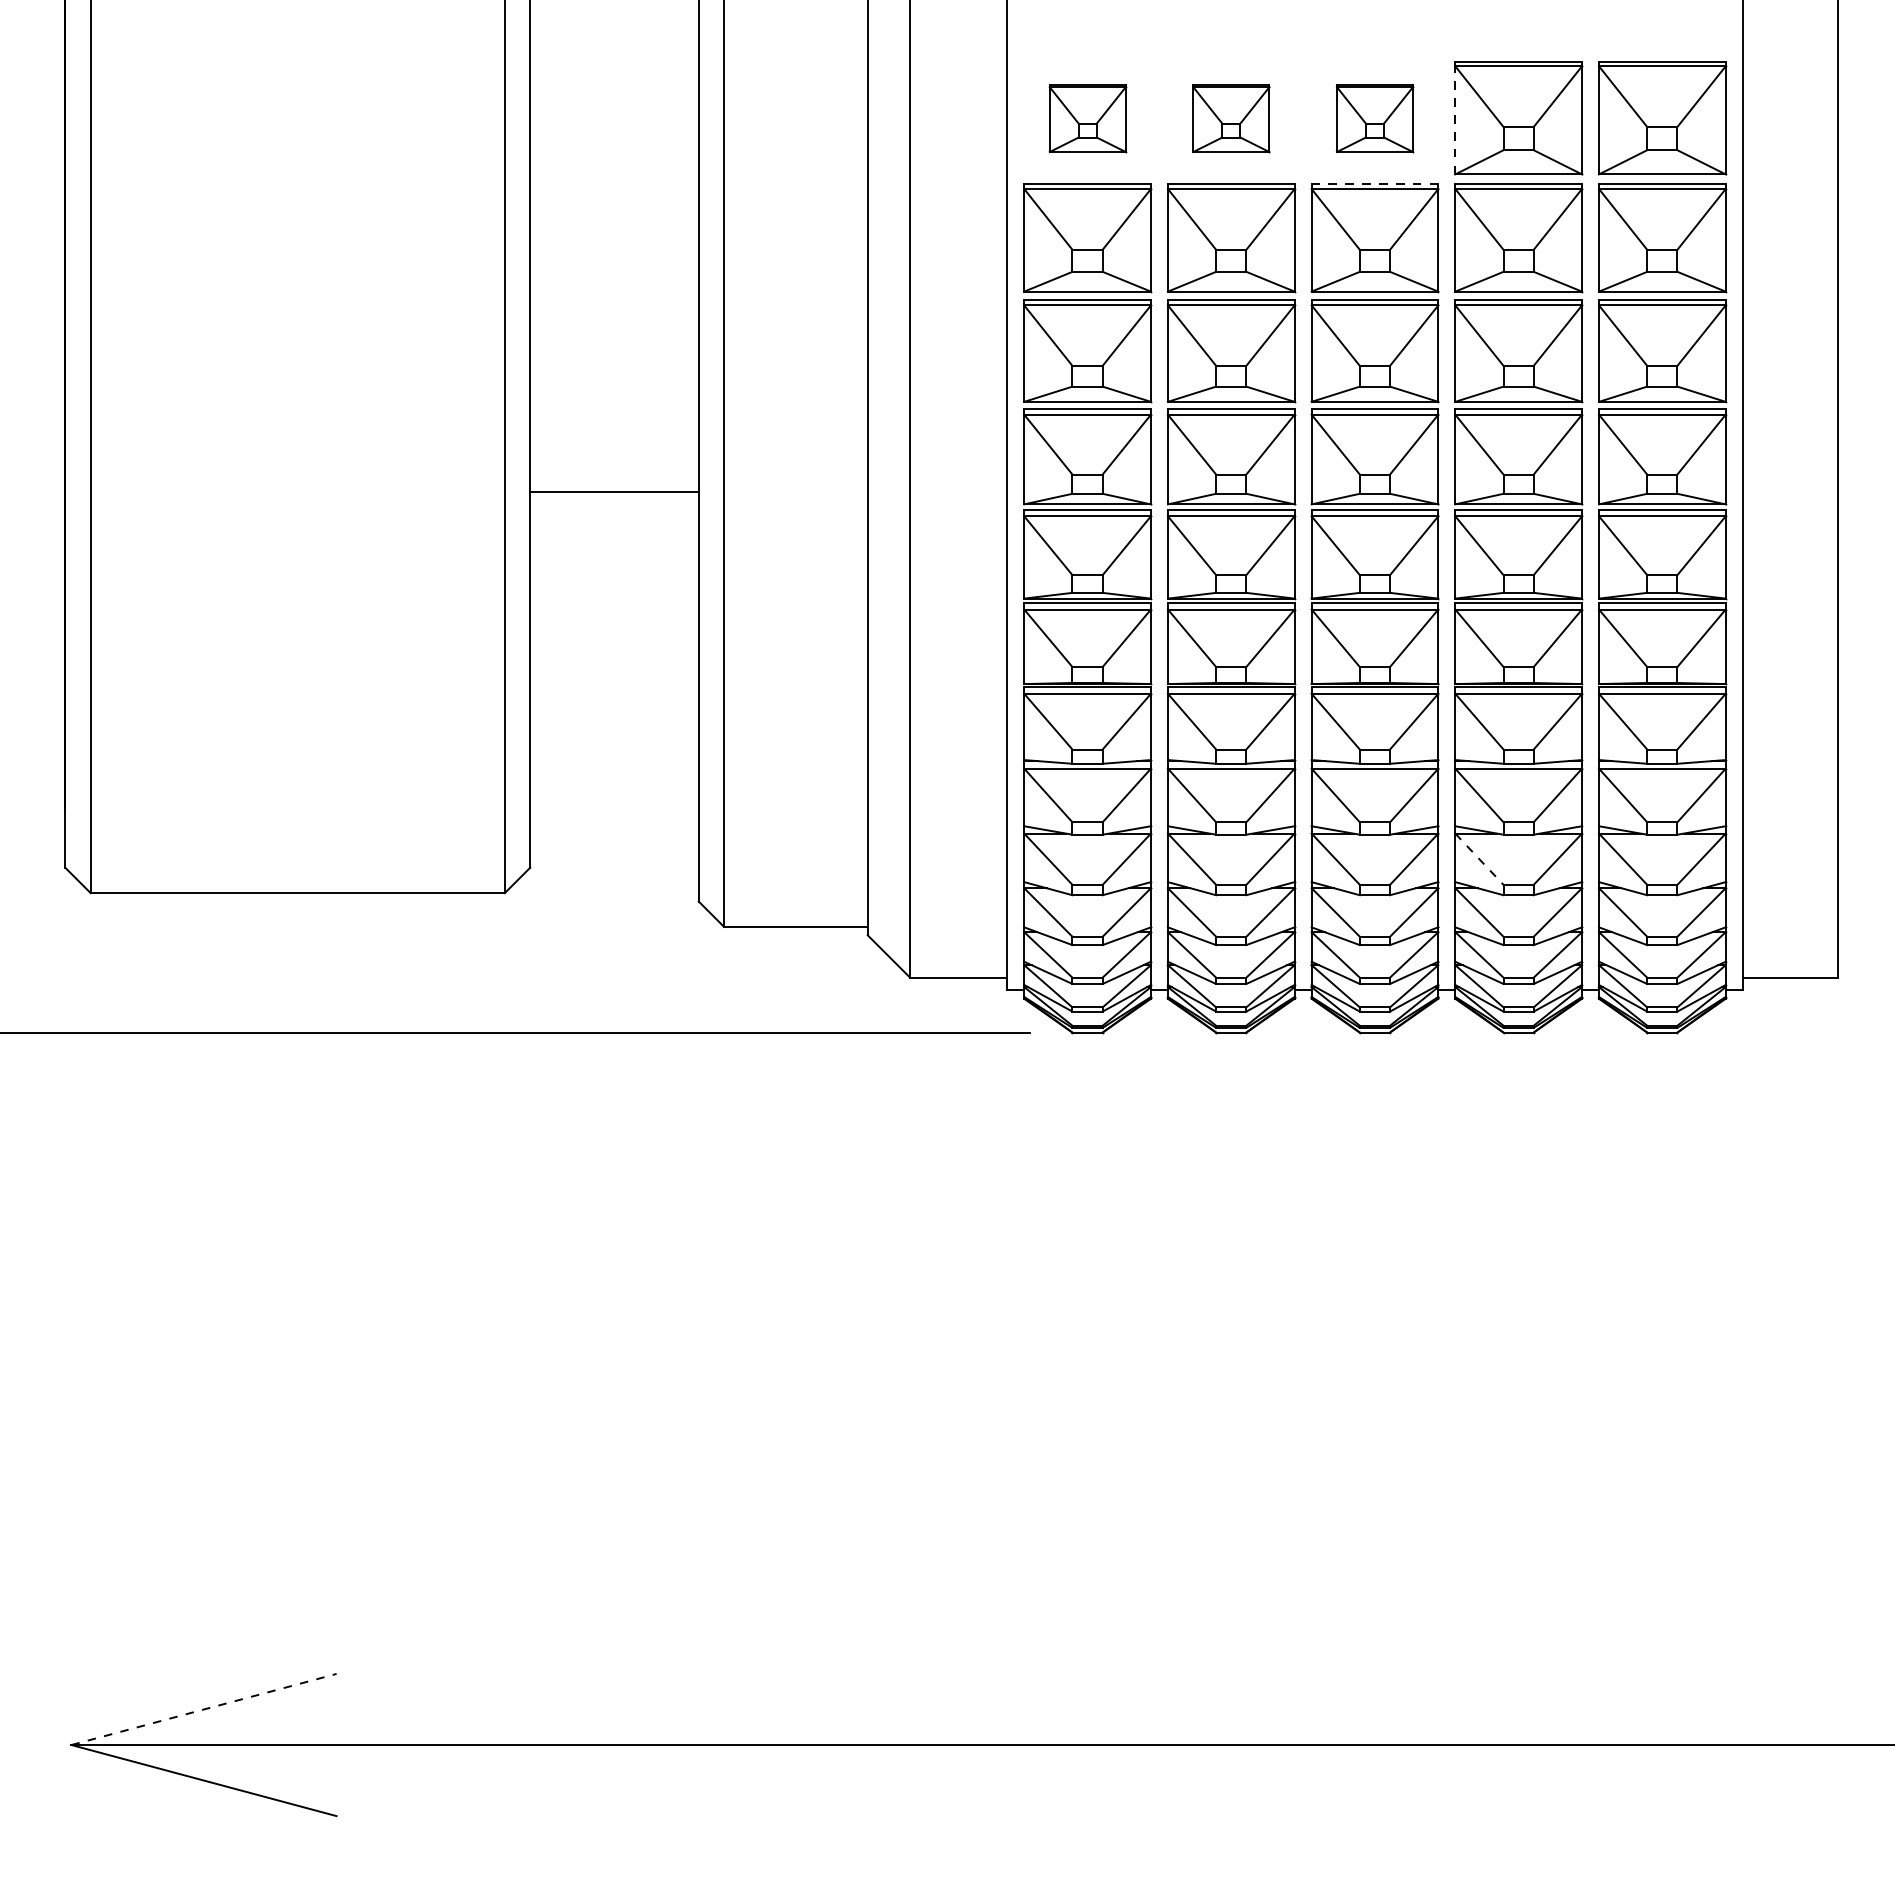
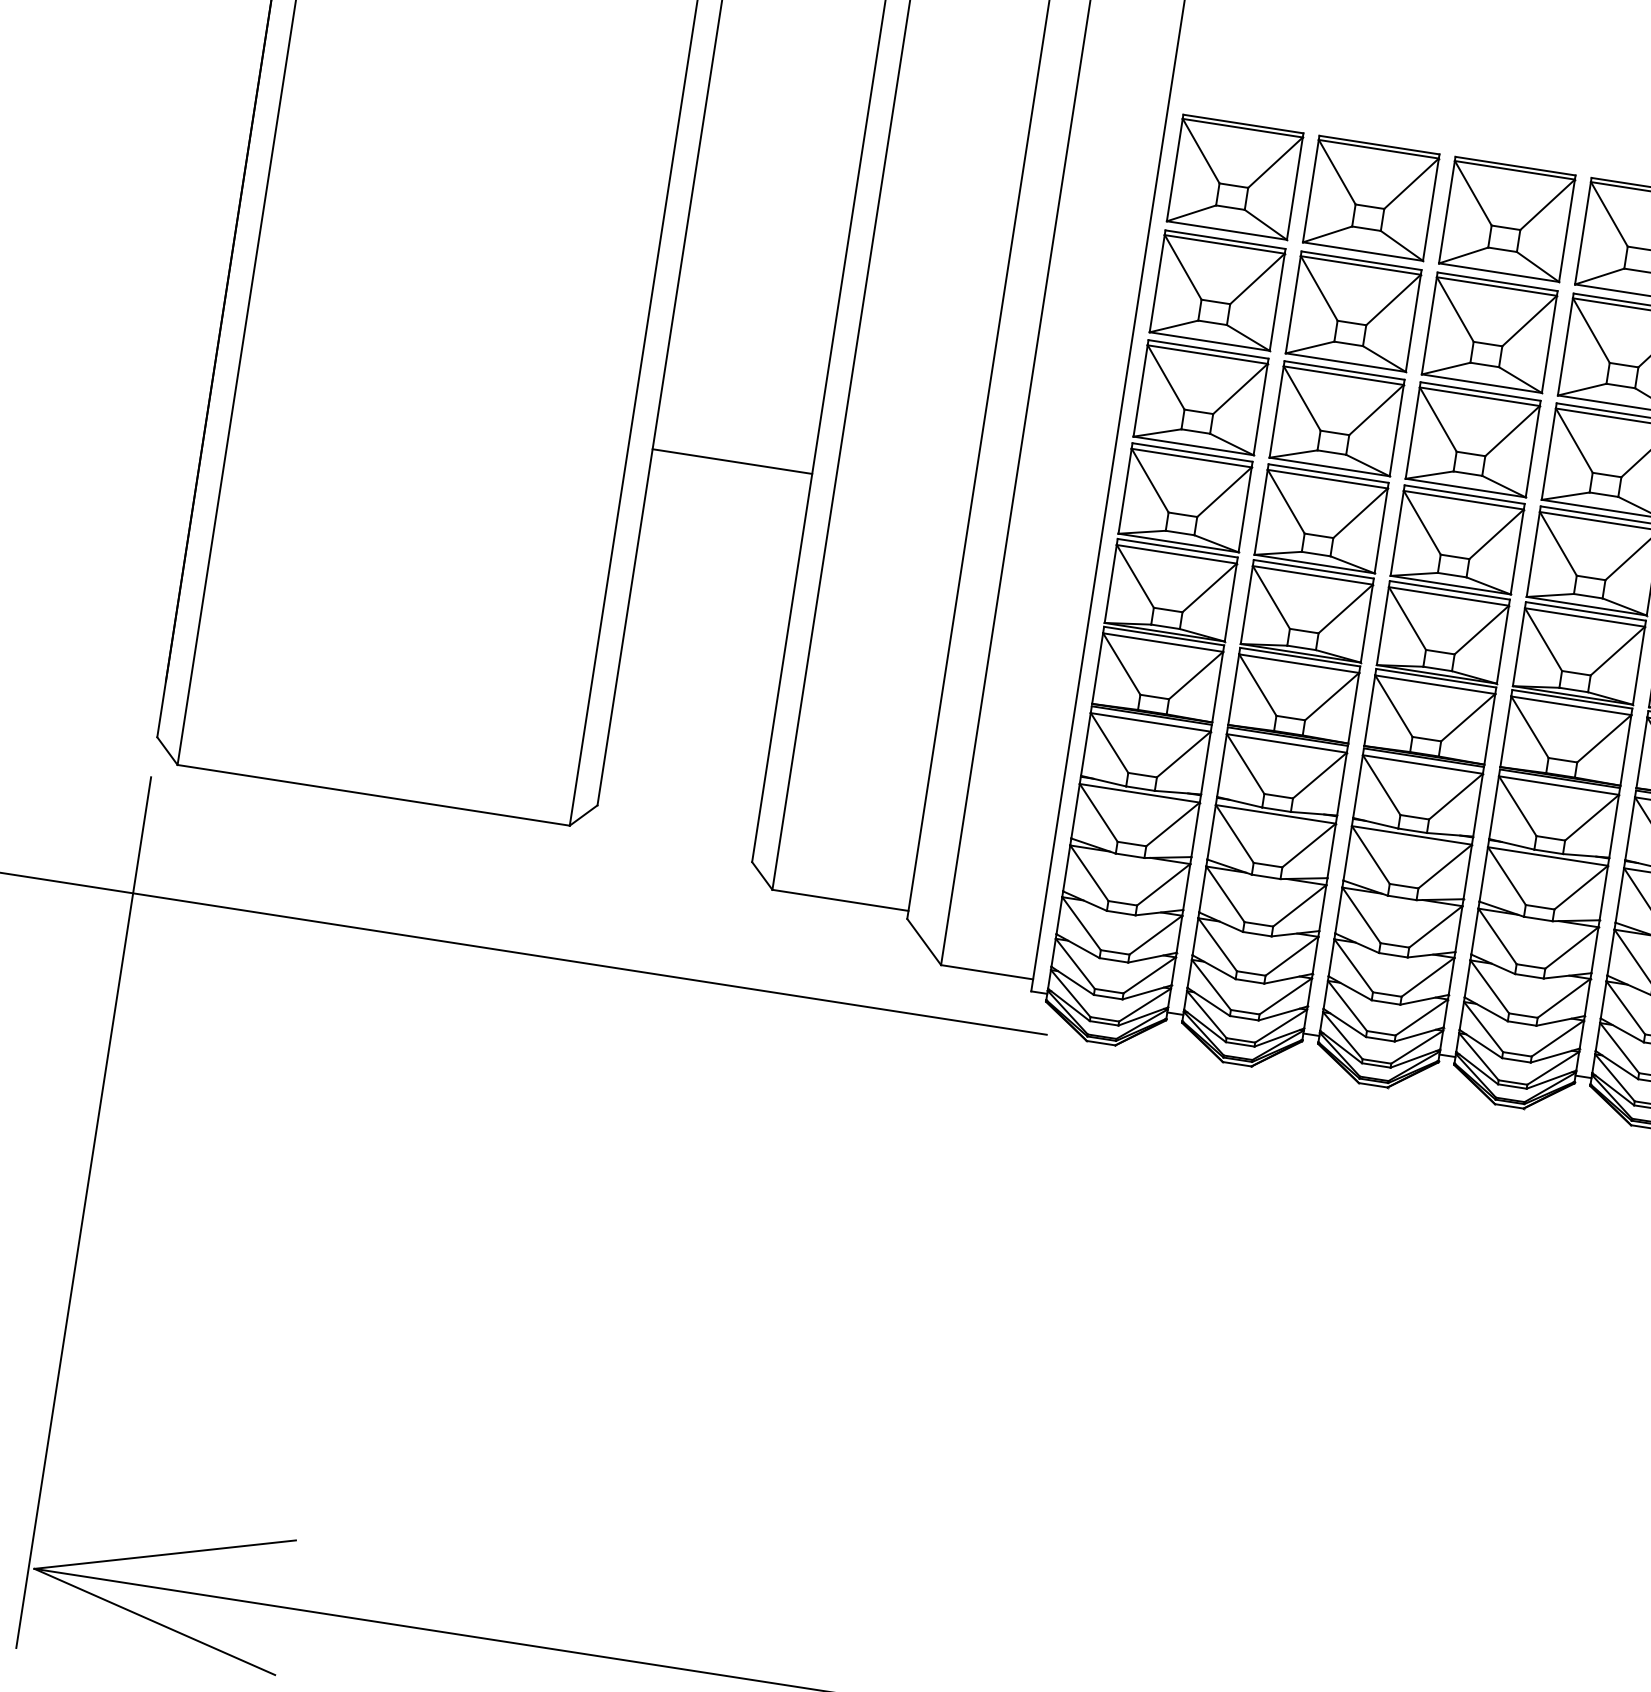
part: (1087, 118) -> (1235, 177), size x1.67
part: (1231, 118) -> (1371, 198), size x1.67
part: (1374, 118) -> (1506, 219), size x1.67
line: (1455, 119) -> (1583, 232), dashed -> solid
line: (1375, 184) -> (1498, 282), dashed -> solid
line: (1479, 859) -> (1497, 936), dashed -> solid
line: (65, 1369) -> (83, 1212), added
line: (204, 1709) -> (165, 1554), dashed -> solid

